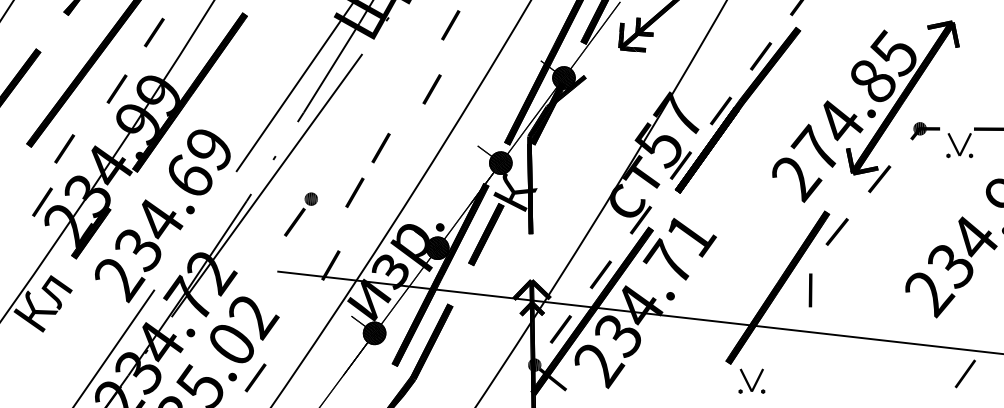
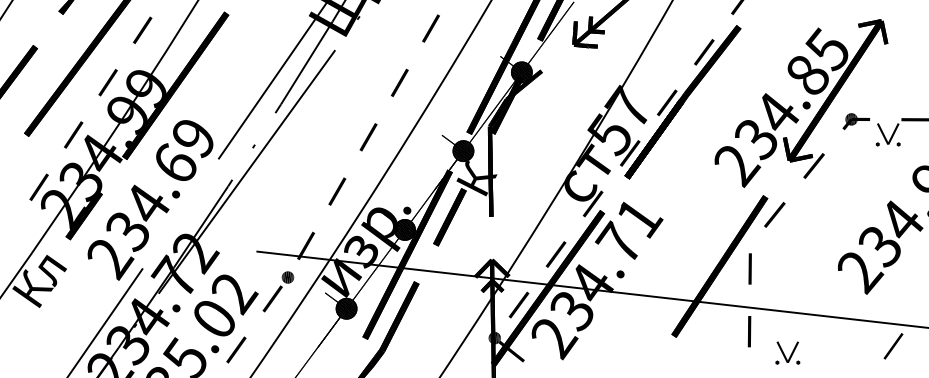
line: (450, 25) -> (430, 28), moved
line: (64, 148) -> (73, 134), moved
line: (381, 148) -> (368, 137), moved
text: (815, 148) -> (754, 137), 274.85 -> 234.85
line: (355, 192) -> (337, 191), moved
part: (301, 214) -> (278, 291), moved
line: (809, 357) -> (749, 331), added
part: (751, 380) -> (787, 352), moved

